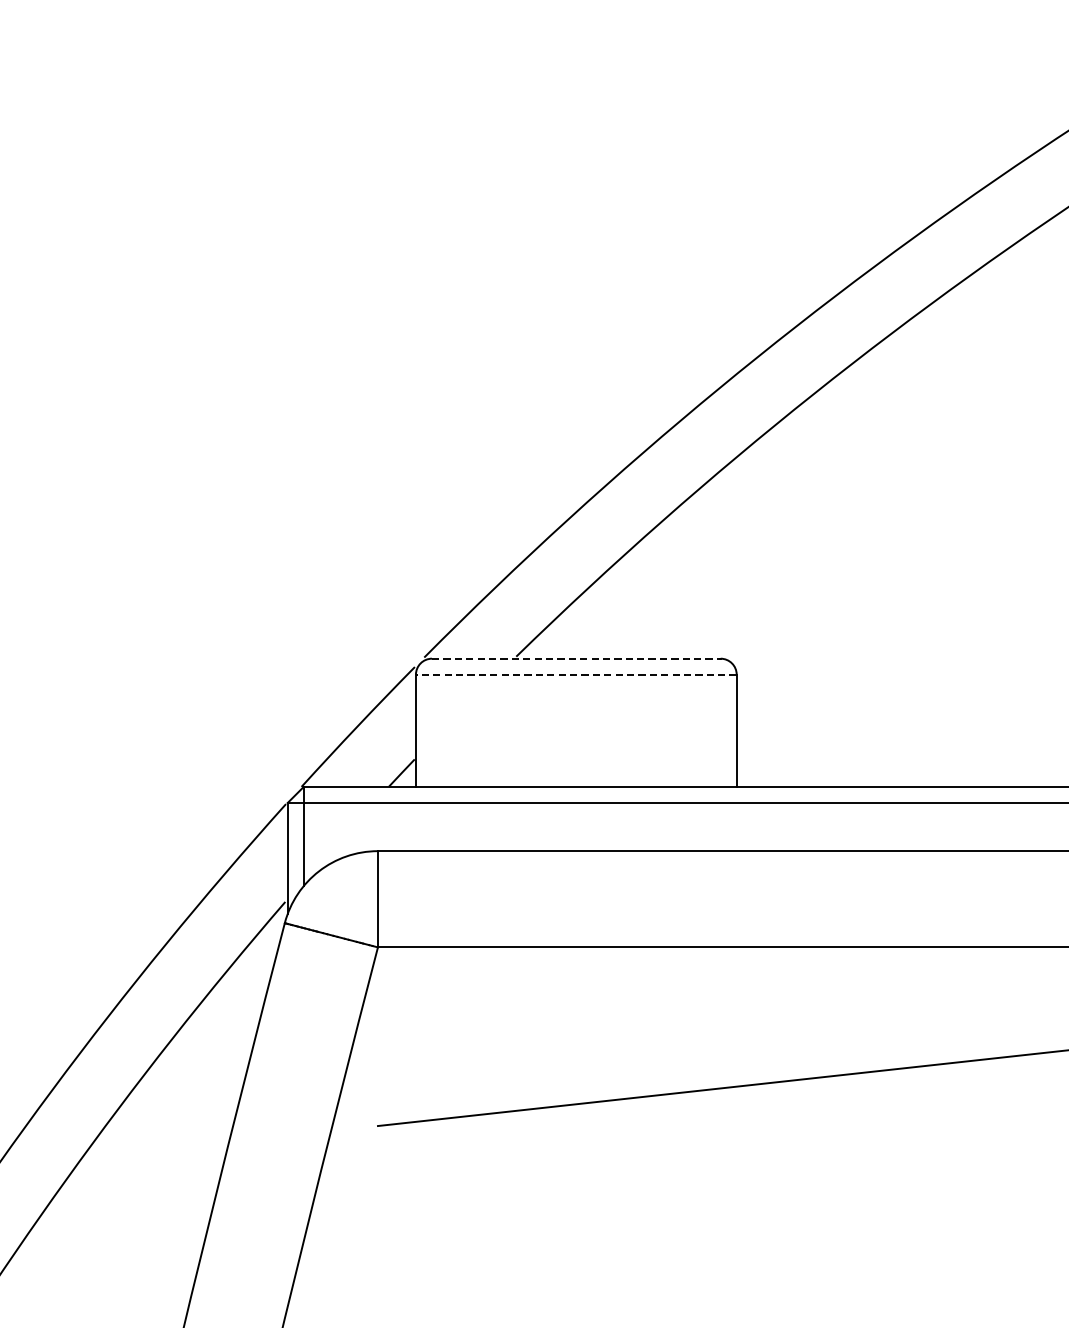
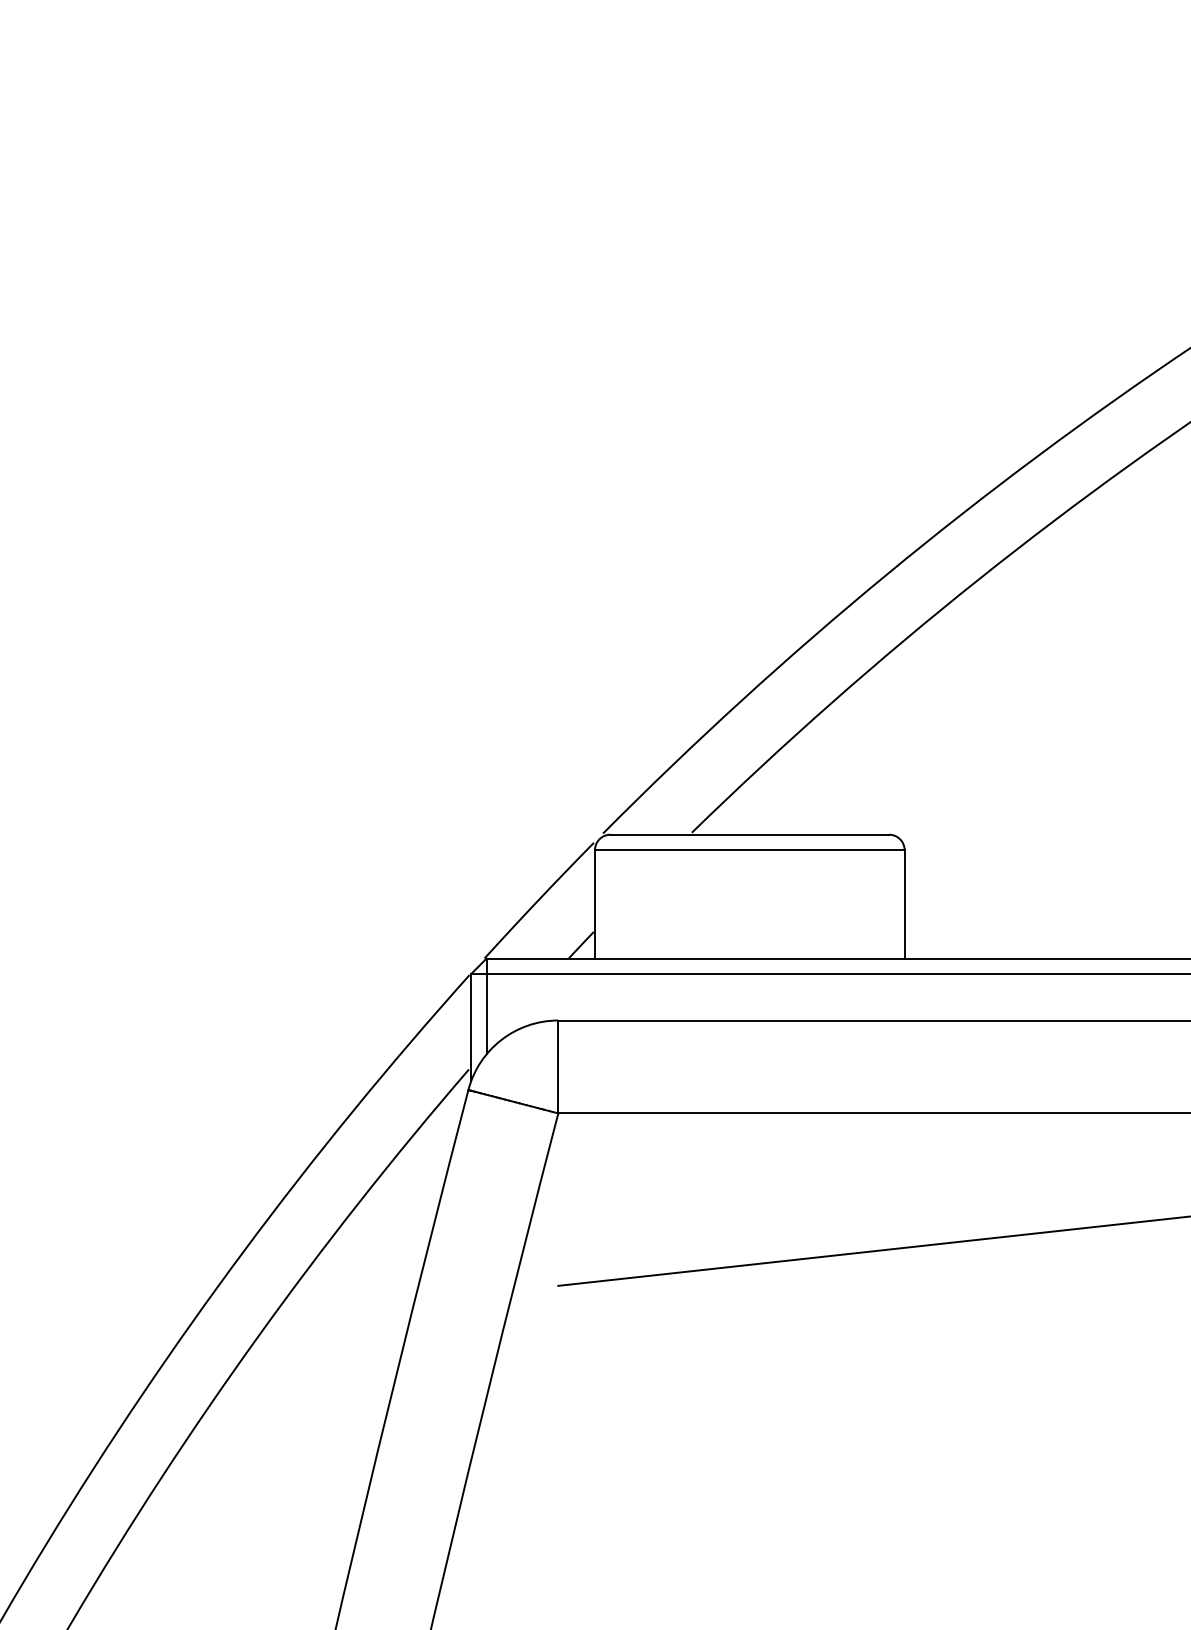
line: (577, 658) -> (750, 834), dashed -> solid
line: (576, 675) -> (749, 850), dashed -> solid

